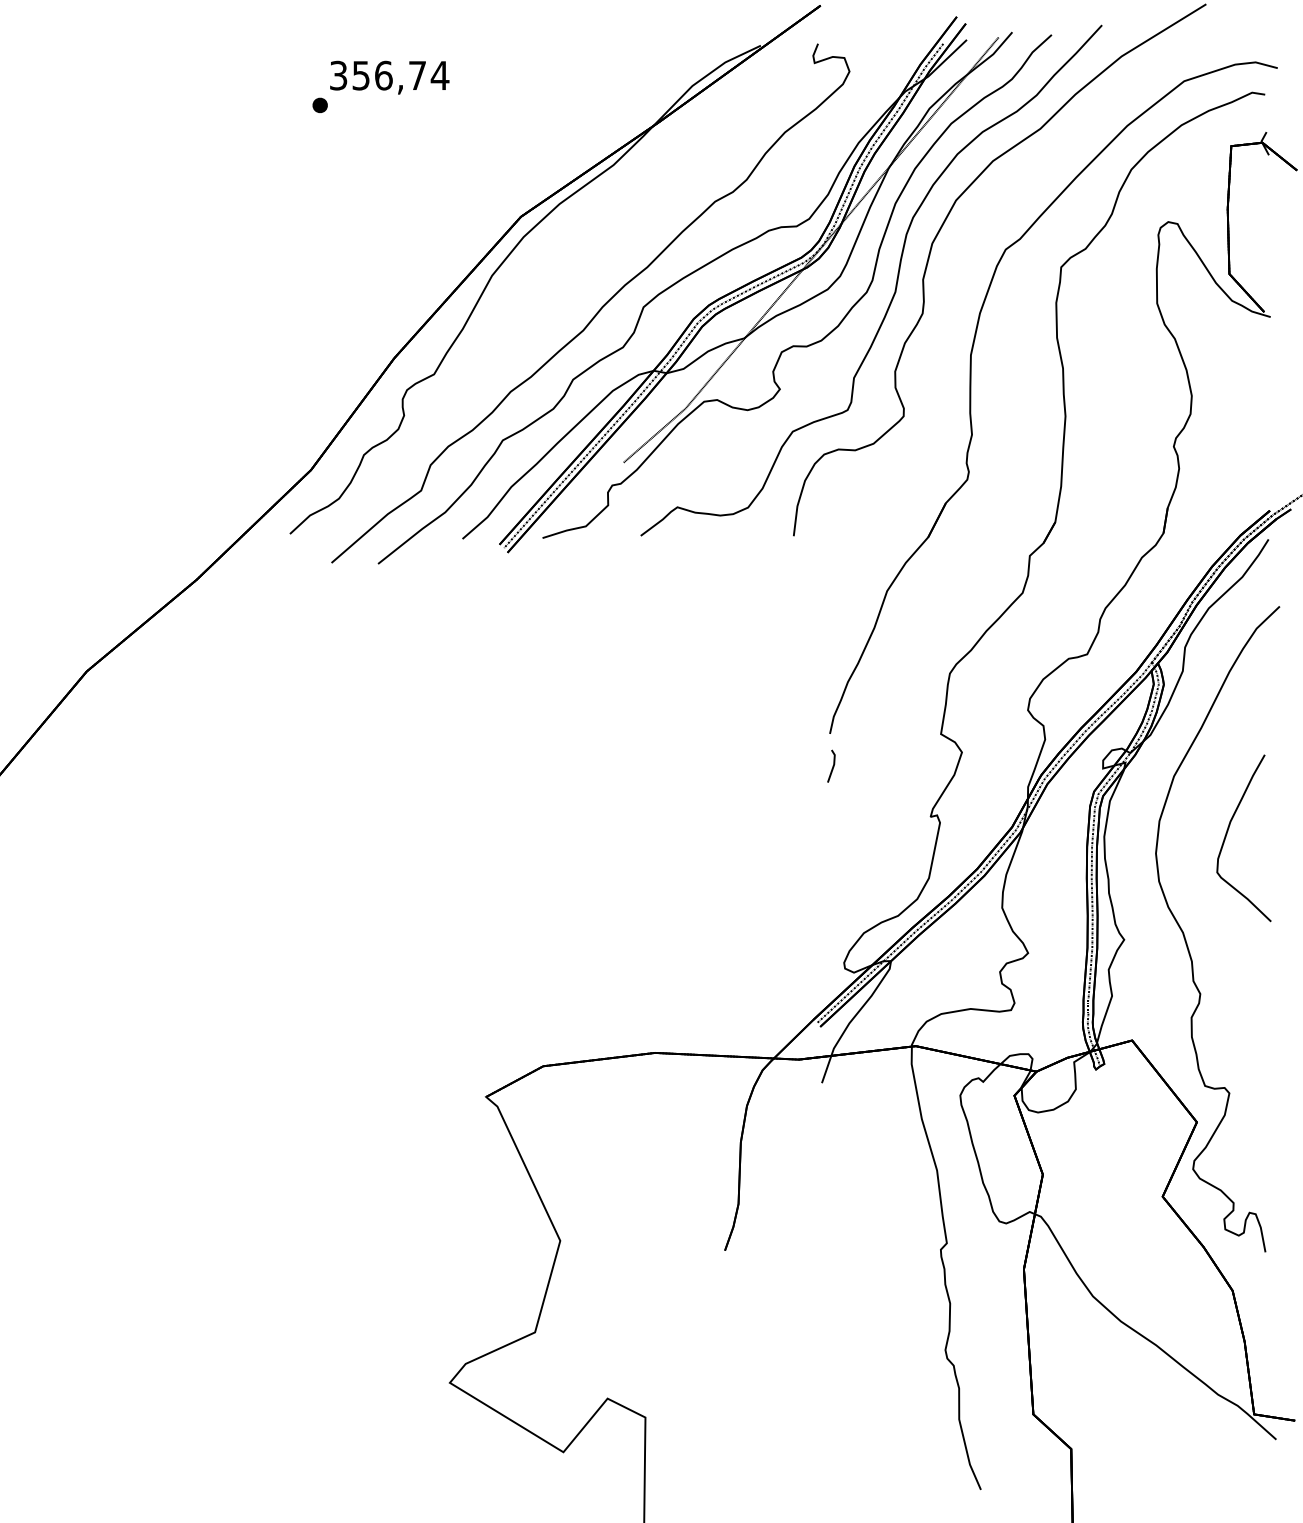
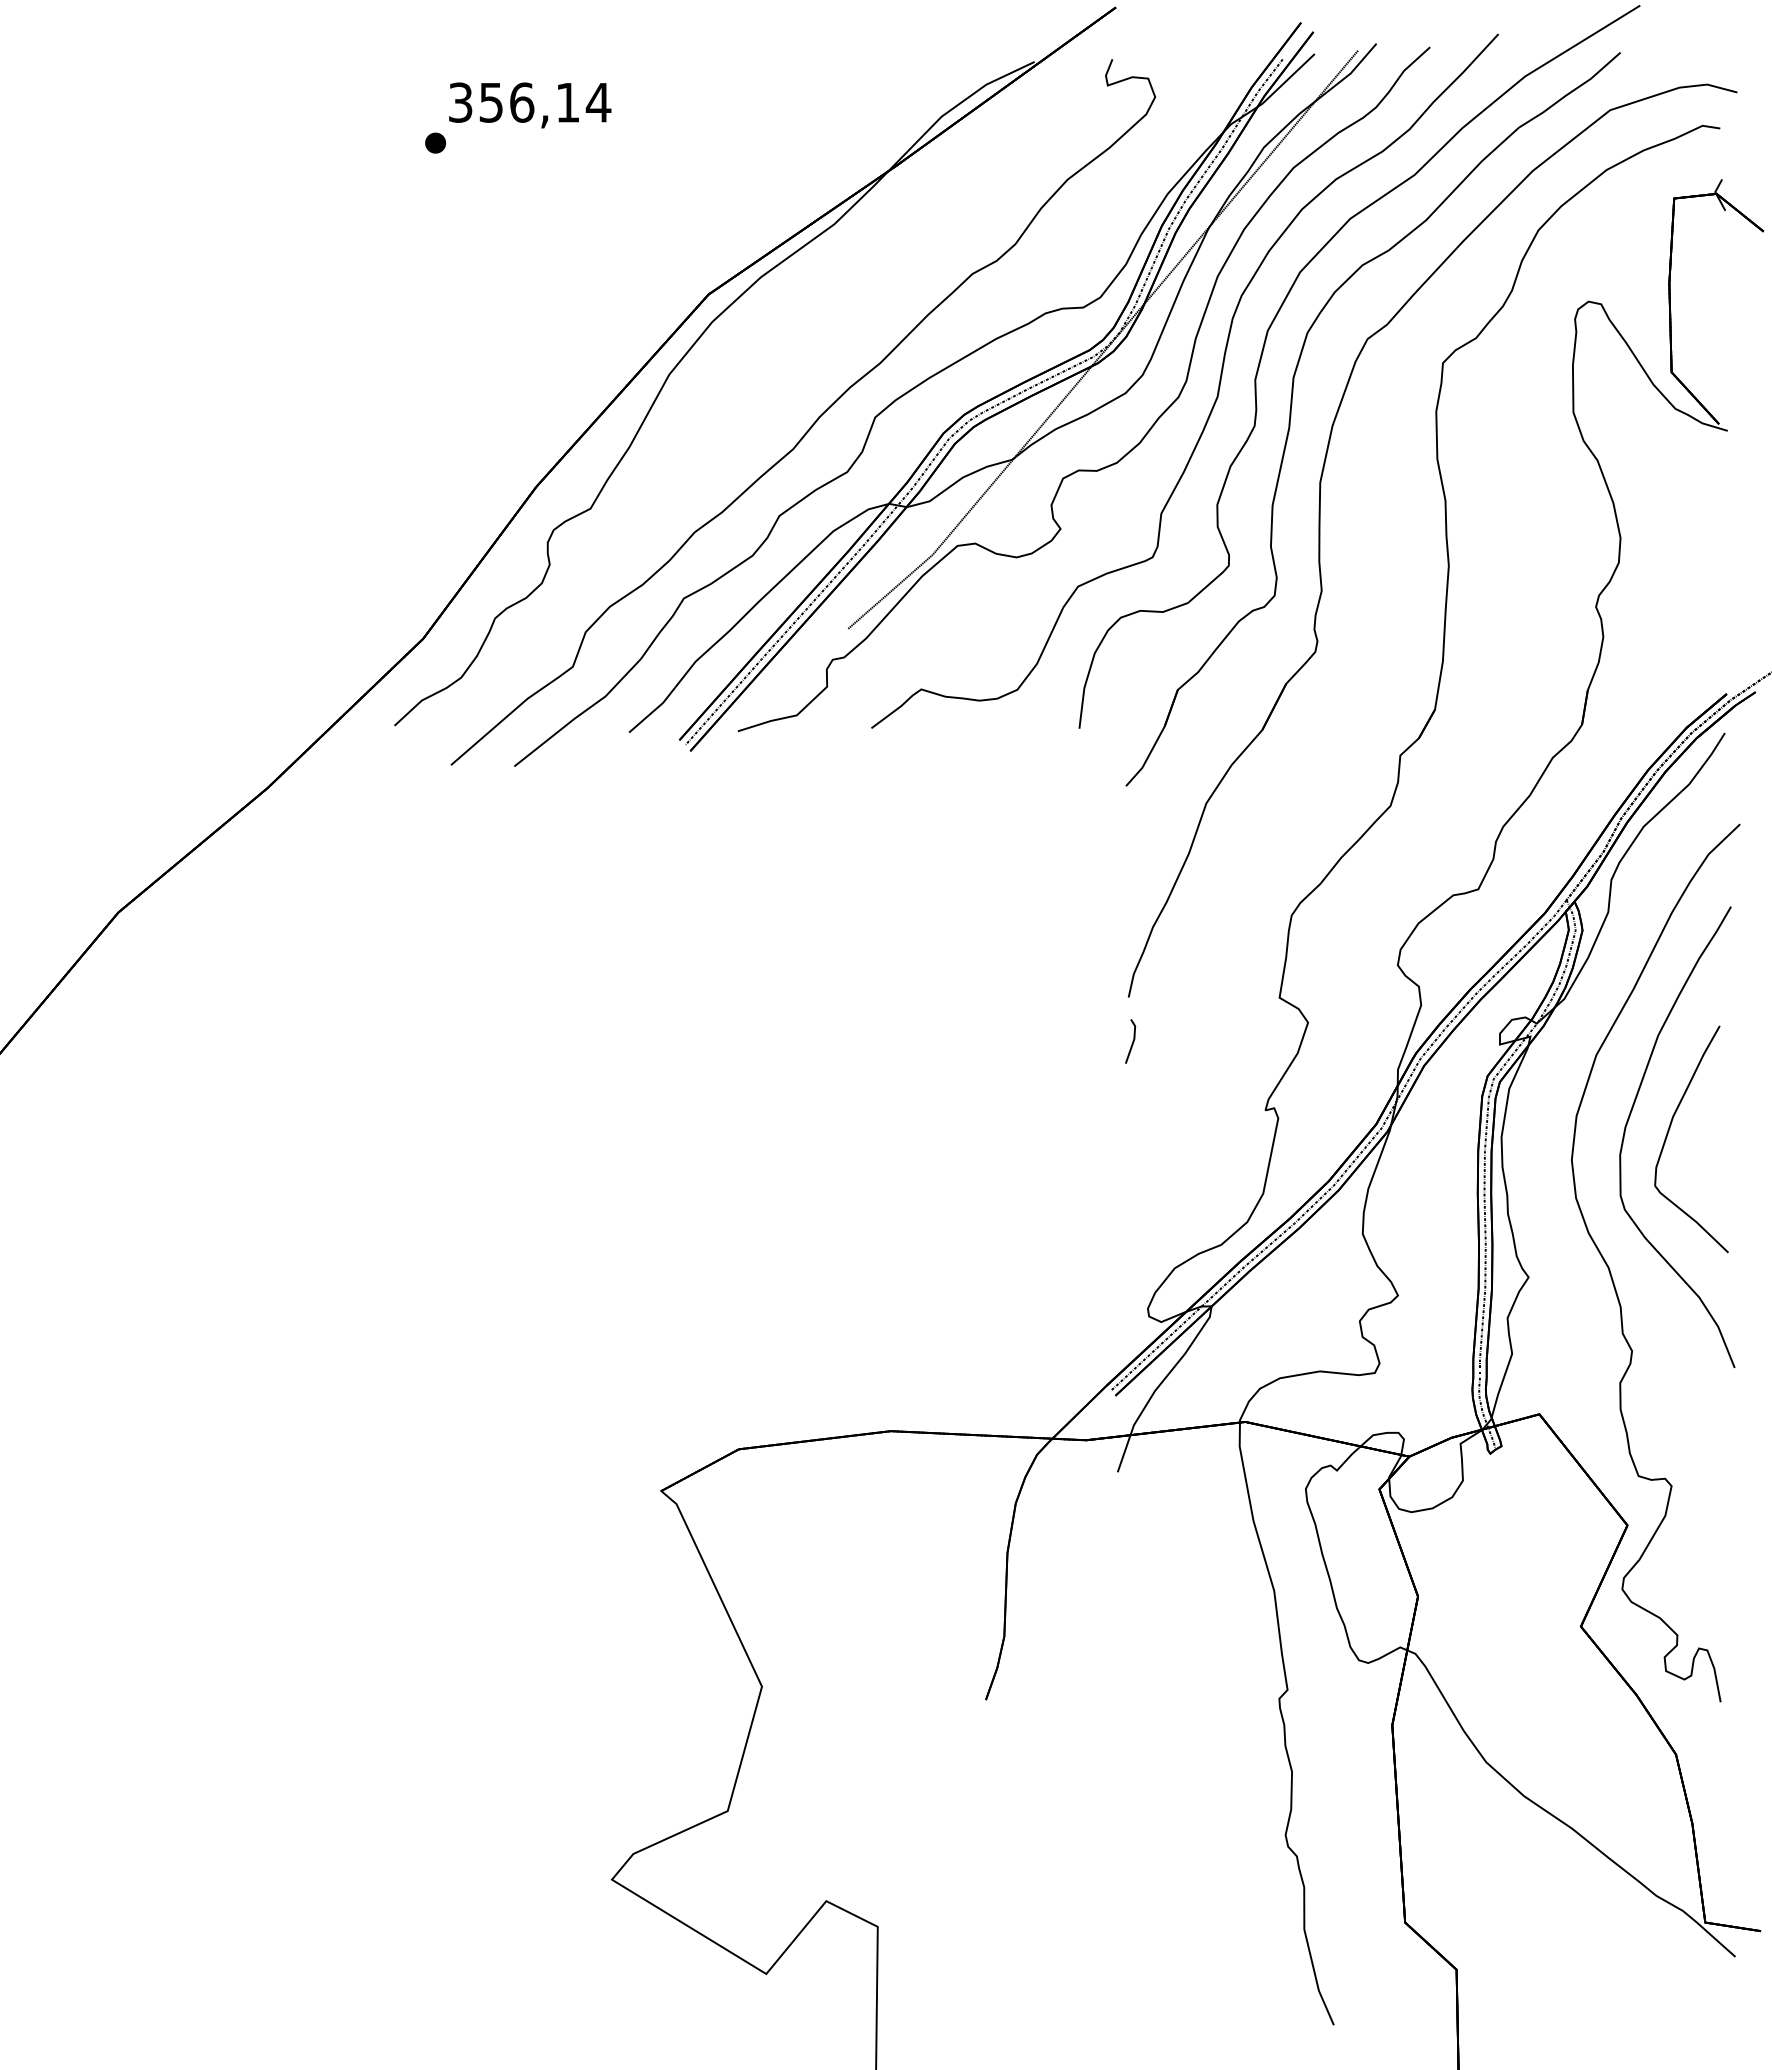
text: (417, 75) -> (567, 102), 356,74 -> 356,14
part: (949, 307) -> (1291, 417), added
part: (1198, 823) -> (1629, 1119), added

